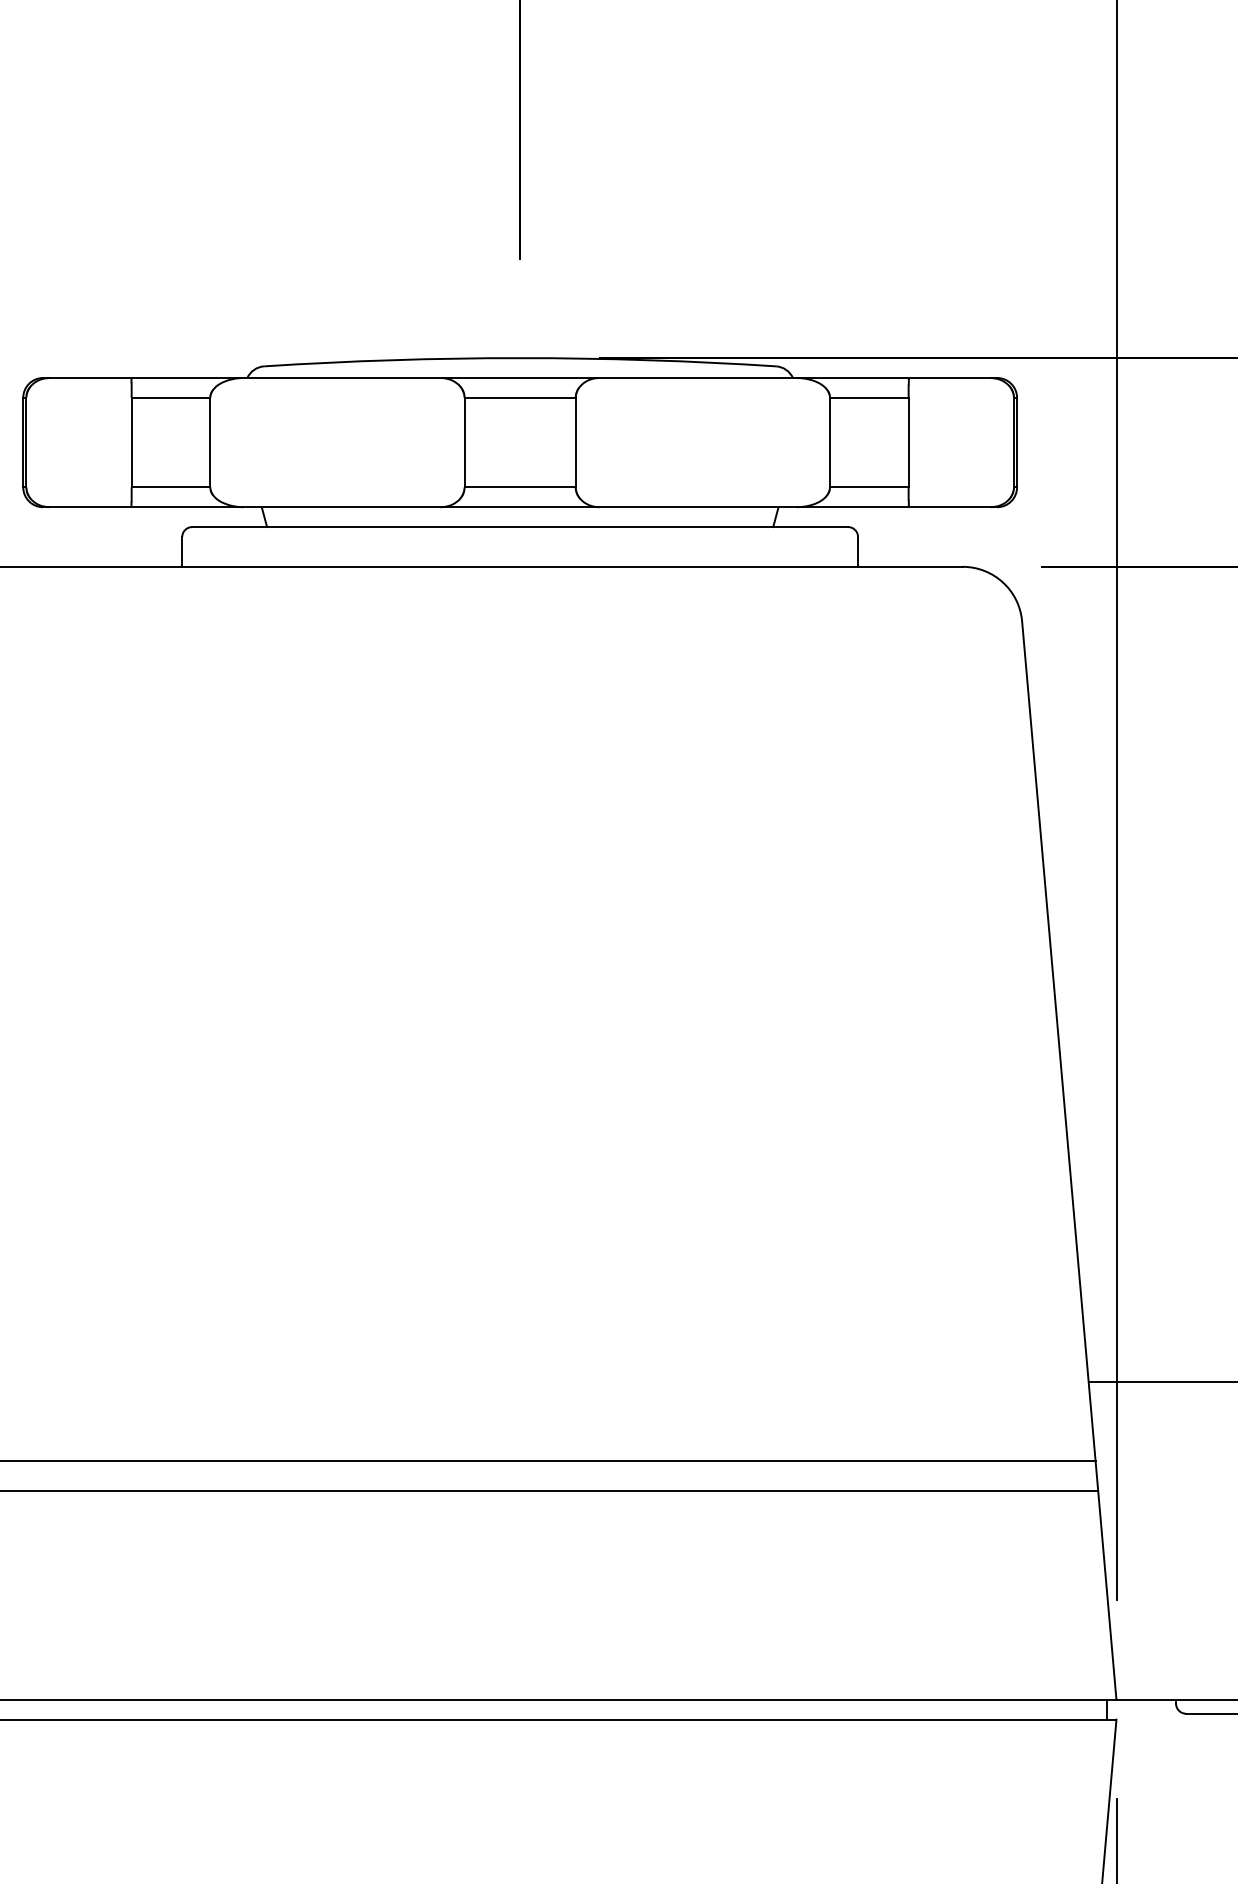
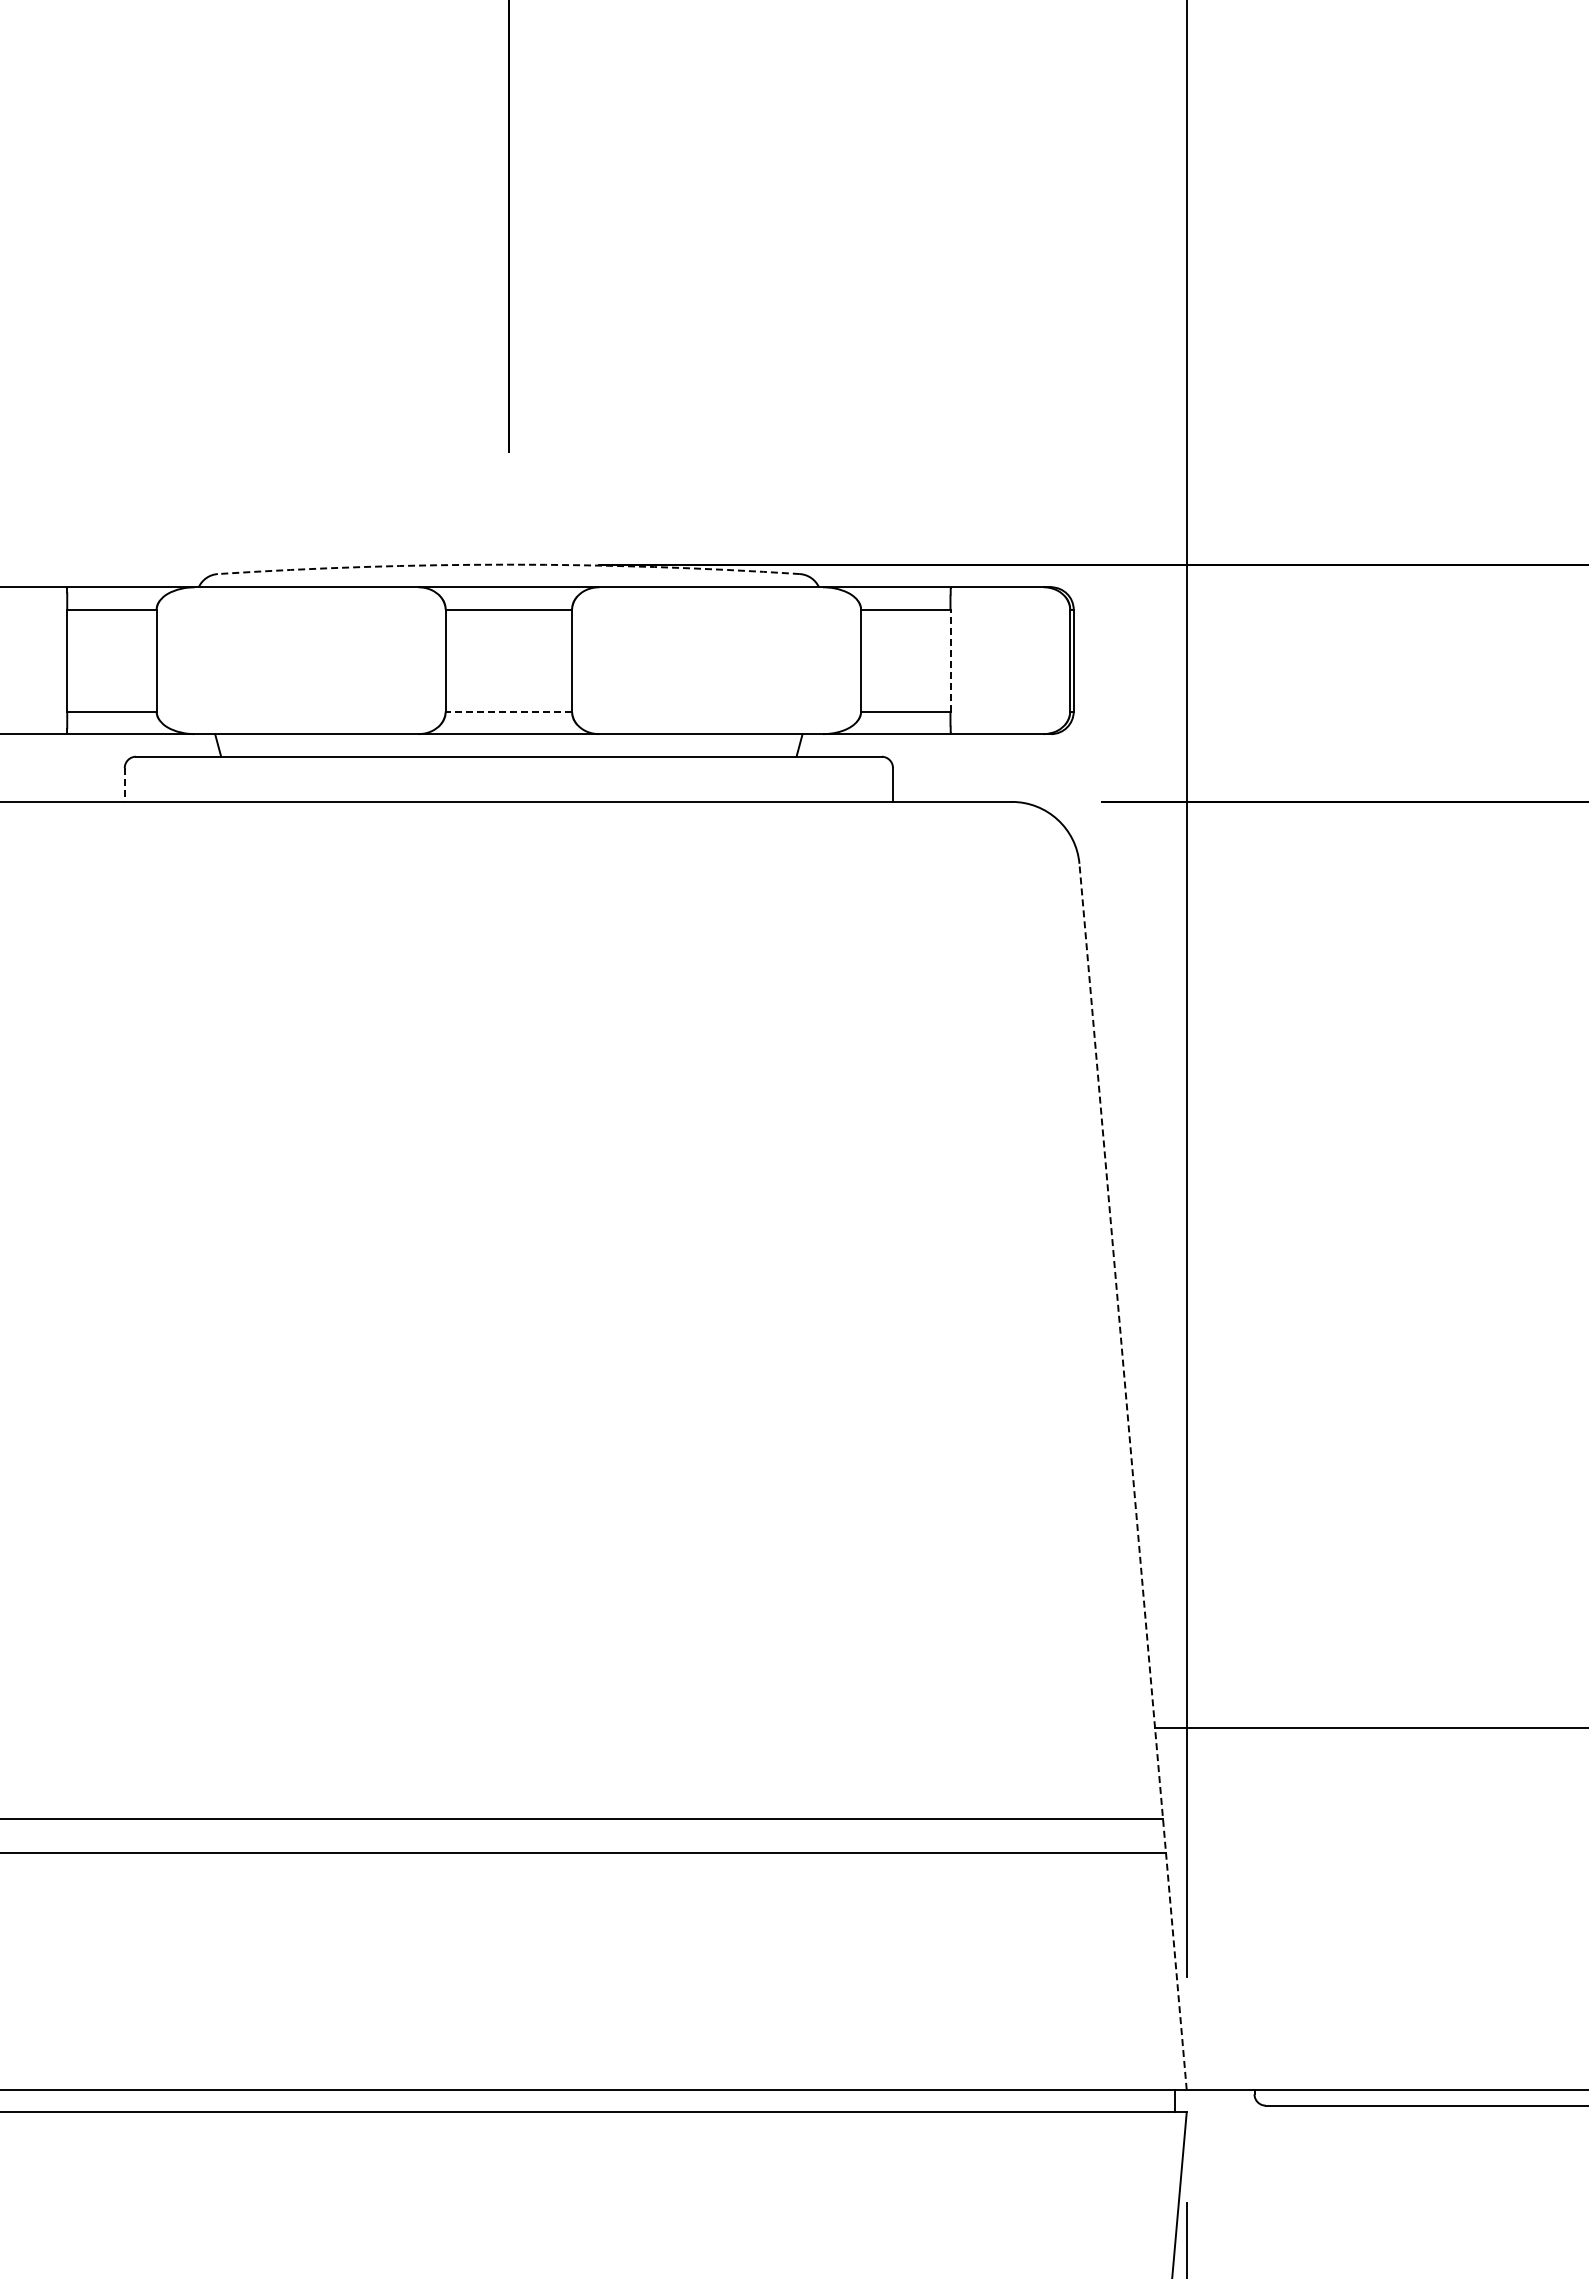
arc: (519, 357) -> (508, 564), solid -> dashed
line: (908, 442) -> (950, 660), solid -> dashed
line: (519, 487) -> (508, 711), solid -> dashed
line: (182, 551) -> (124, 784), solid -> dashed
line: (1069, 1160) -> (1133, 1476), solid -> dashed

